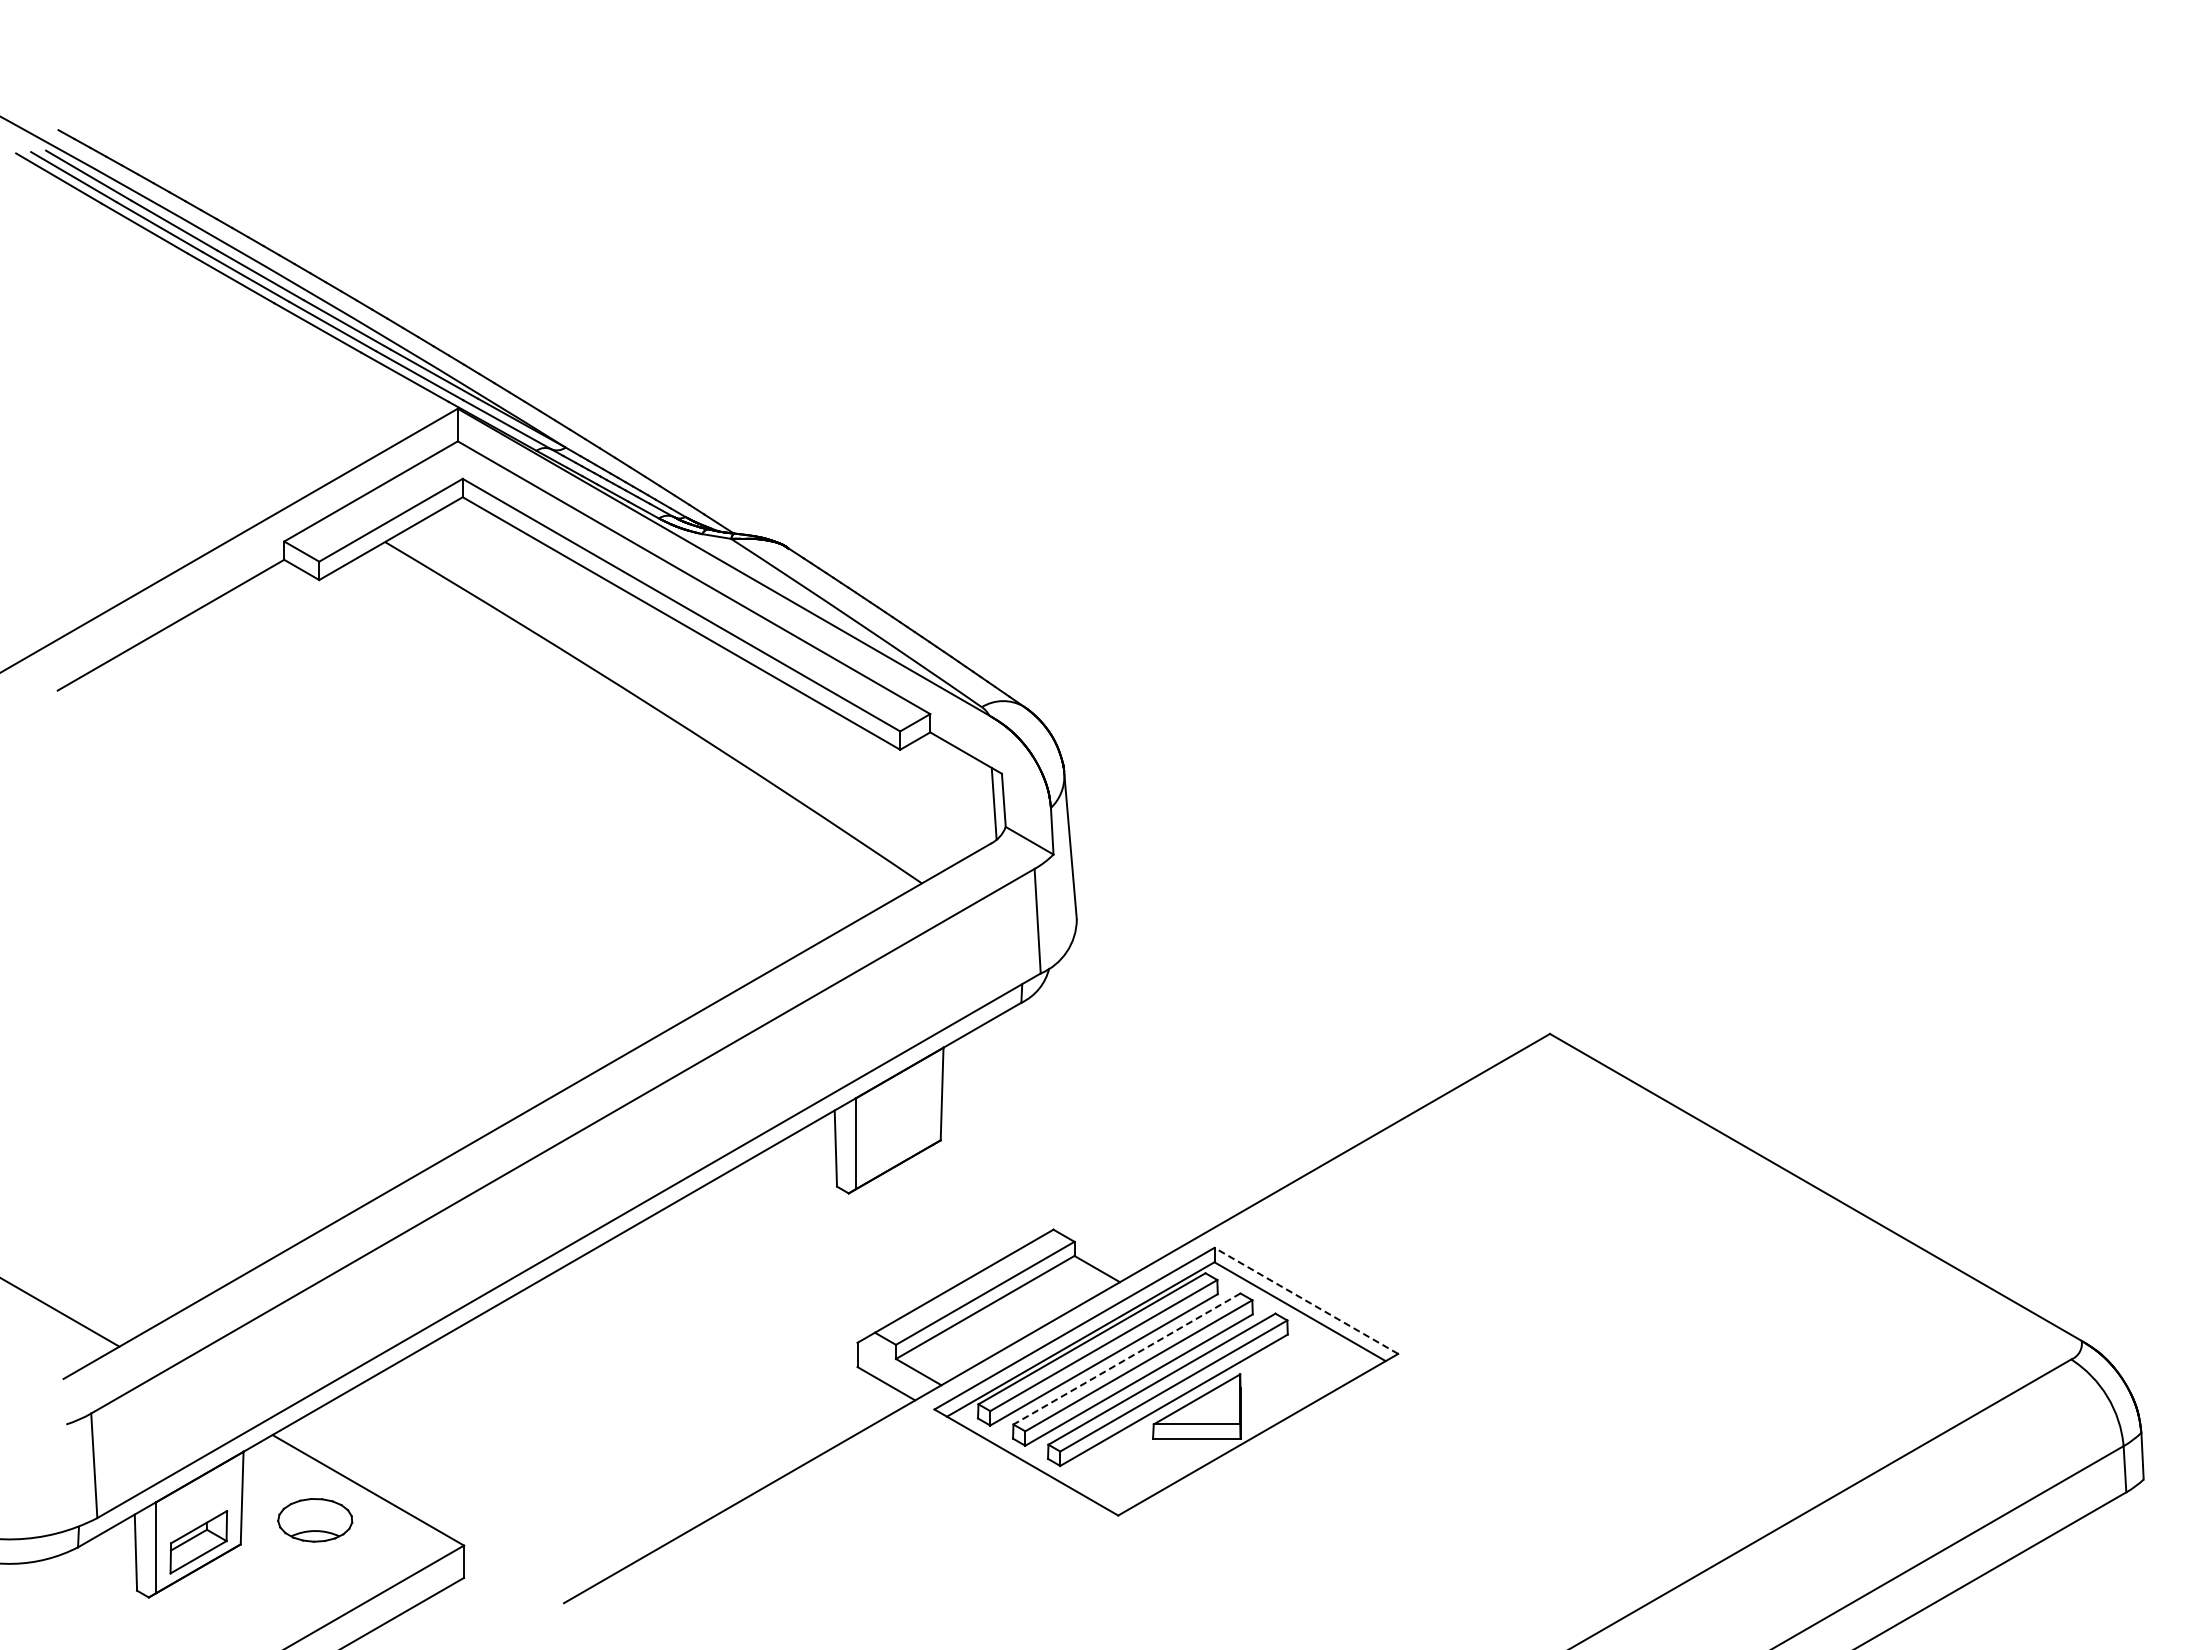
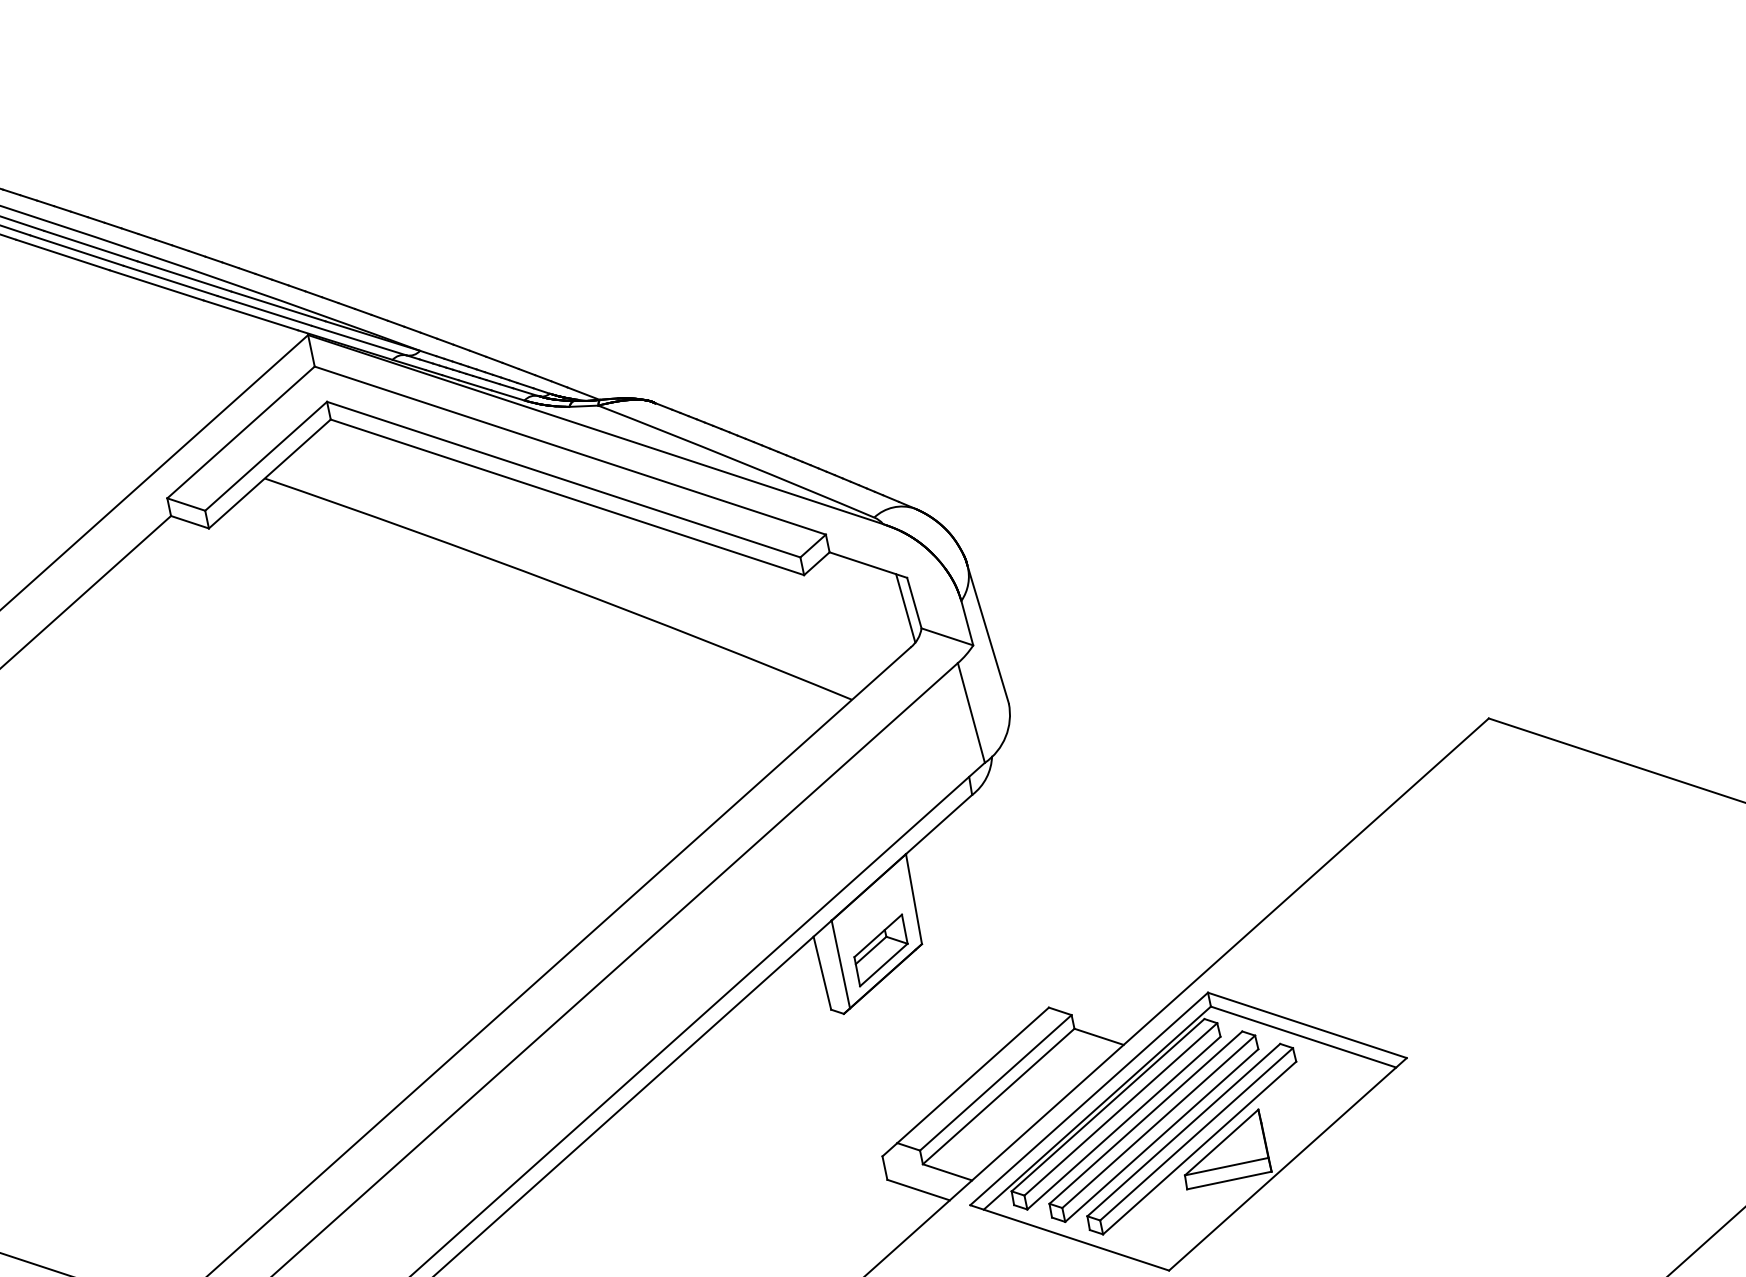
part: (898, 1138) -> (880, 950), added
line: (1305, 1300) -> (1306, 1025), dashed -> solid
line: (1126, 1359) -> (1145, 1118), dashed -> solid

